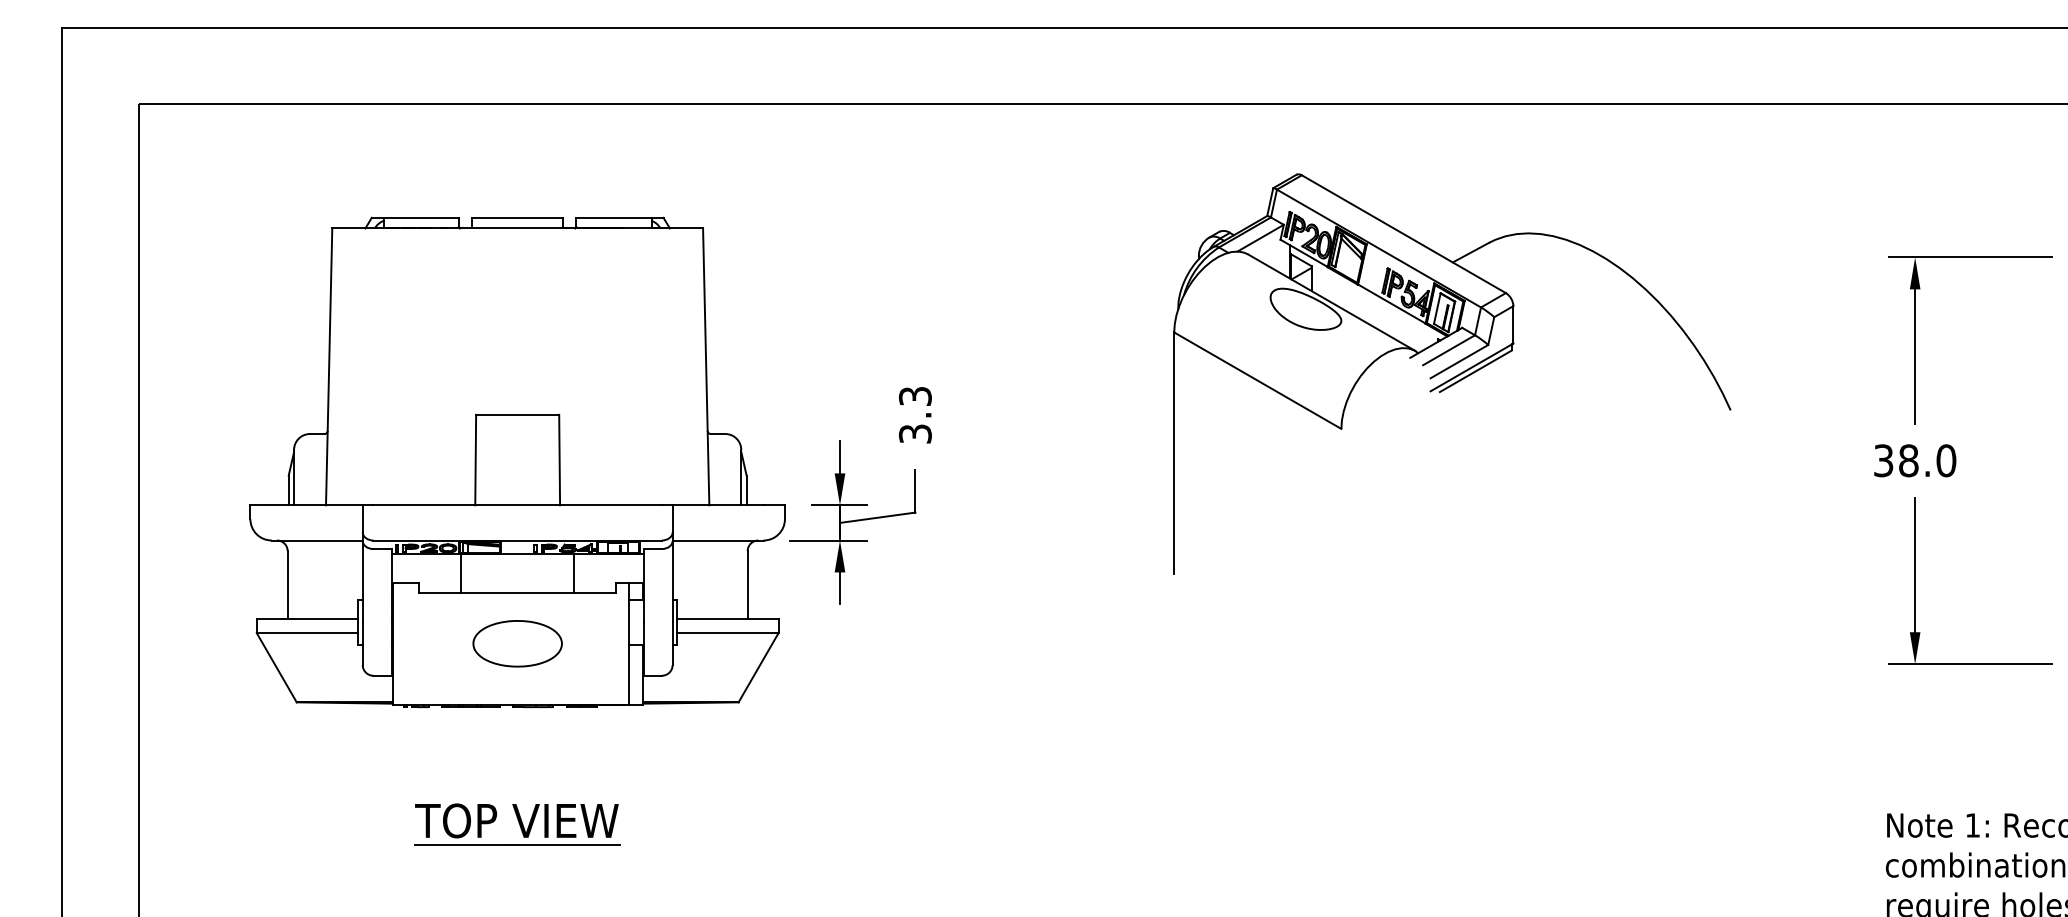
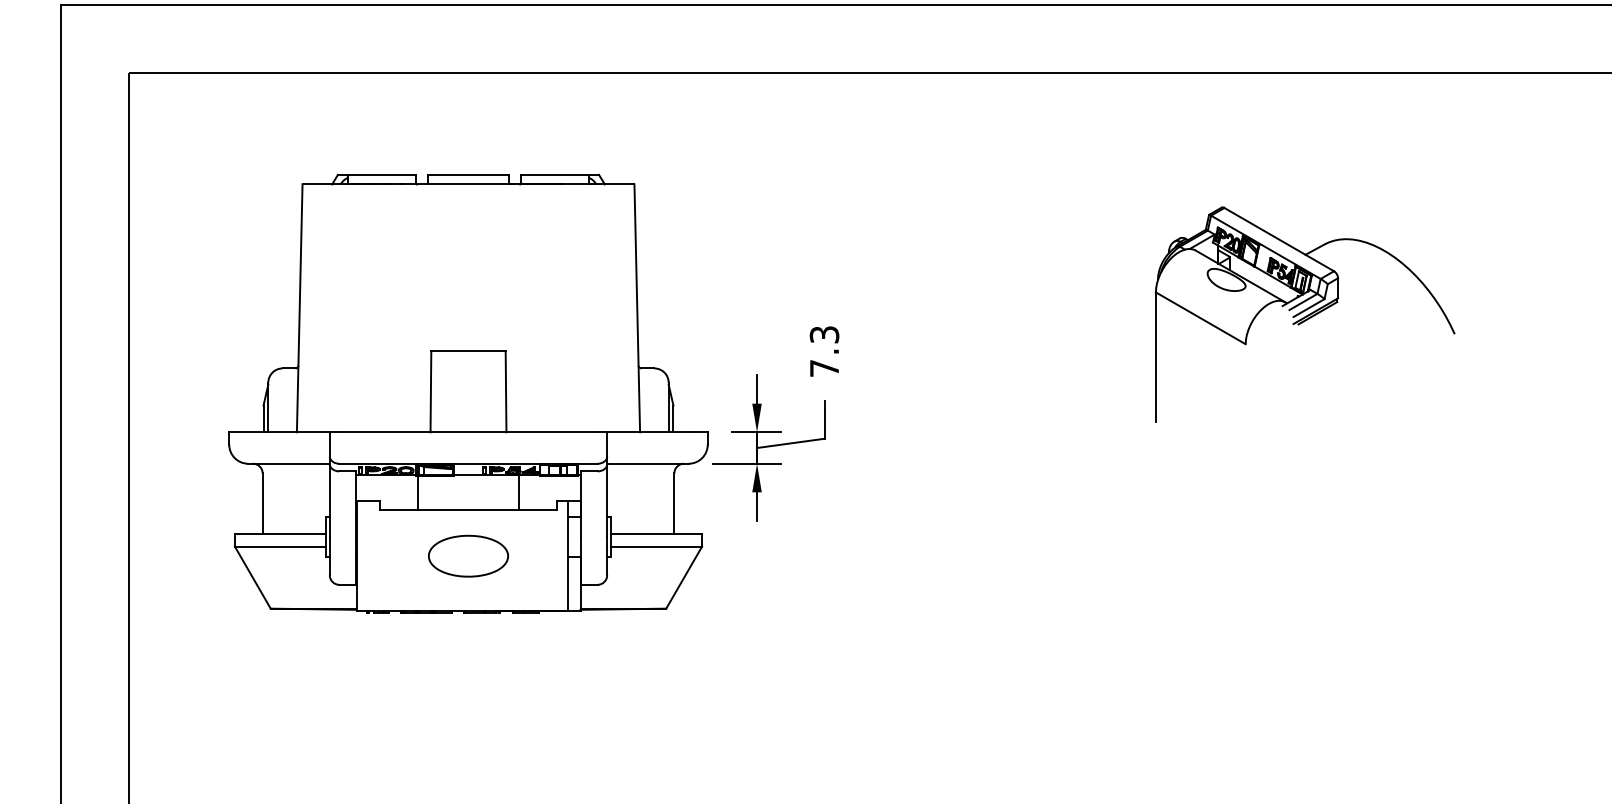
part: (1452, 373) -> (1305, 314), size x0.6
text: (915, 433) -> (824, 367), 3.3 -> 7.3
part: (517, 824) -> (468, 717), removed

